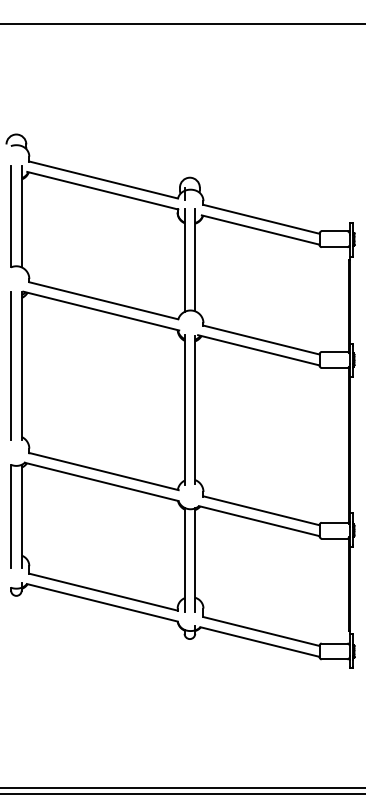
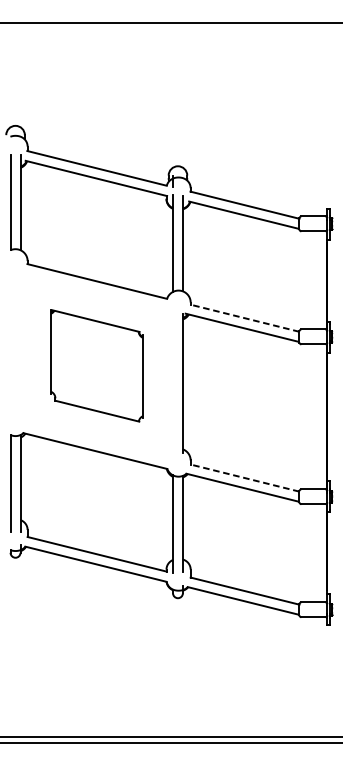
line: (261, 340) -> (244, 318), solid -> dashed
line: (11, 365) -> (10, 342), removed
part: (103, 390) -> (97, 365), size x0.6
line: (261, 510) -> (244, 477), solid -> dashed

